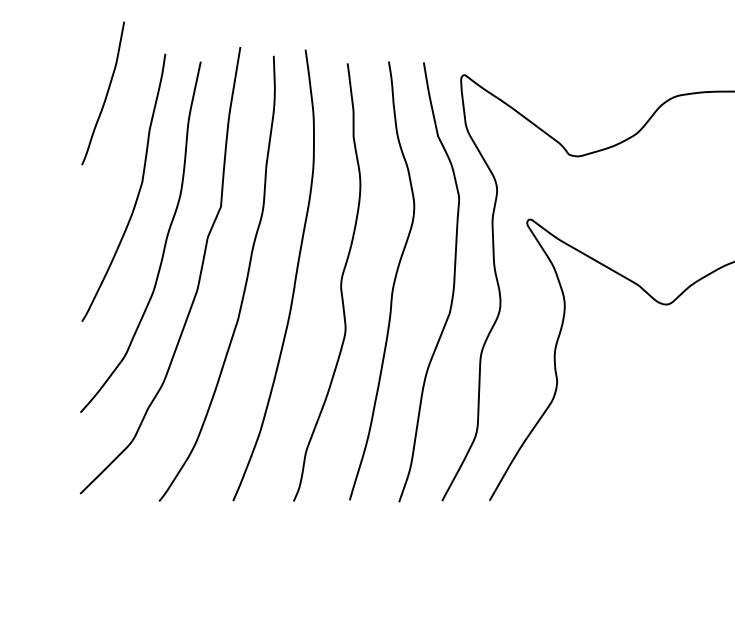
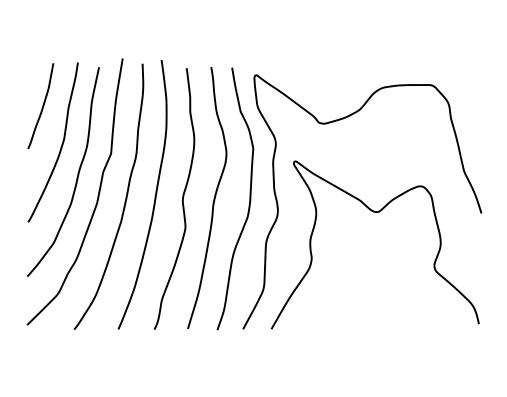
curve: (105, 92) -> (42, 105), moved

